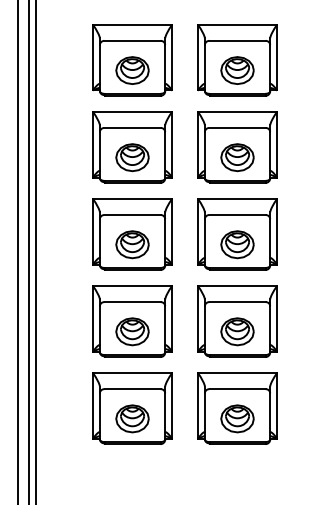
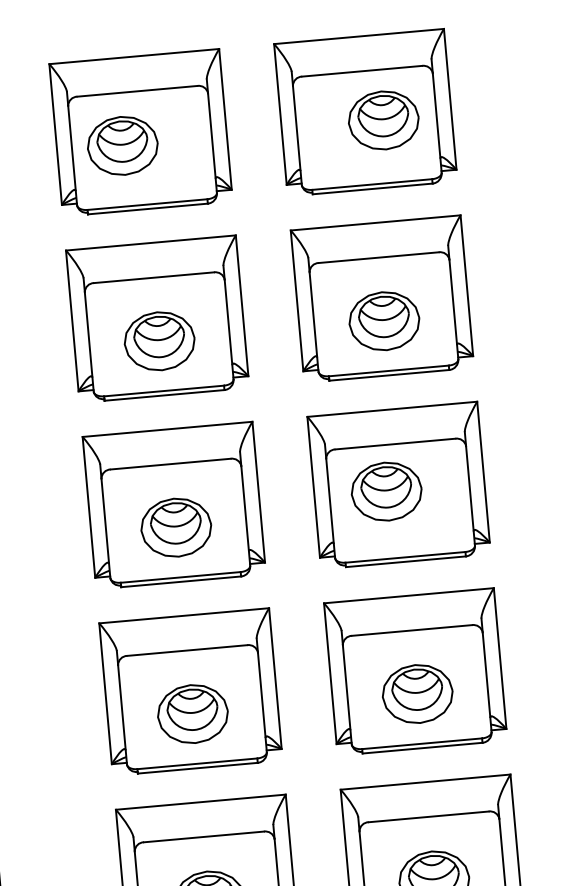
part: (132, 70) -> (122, 145), moved
part: (237, 70) -> (383, 120), moved
part: (237, 244) -> (386, 491), moved

